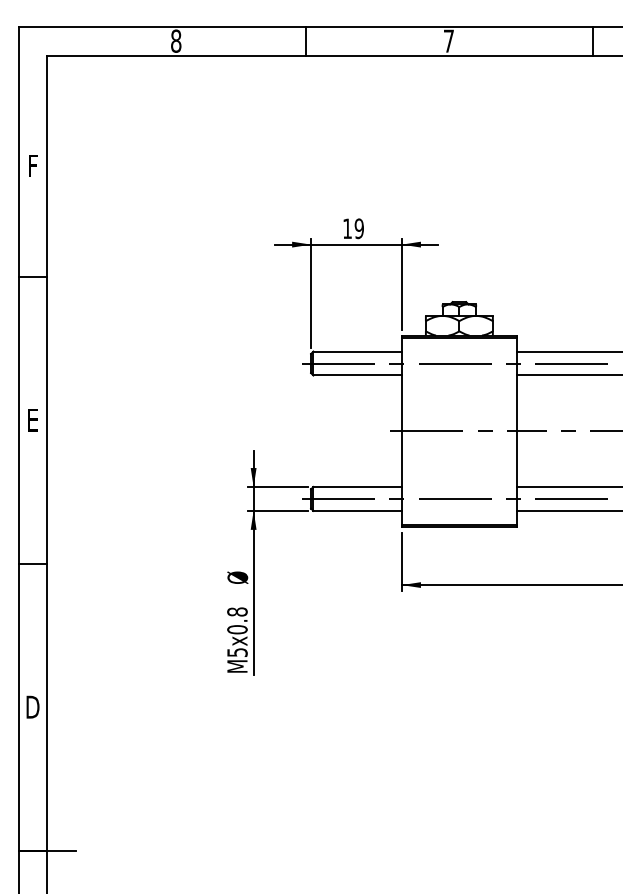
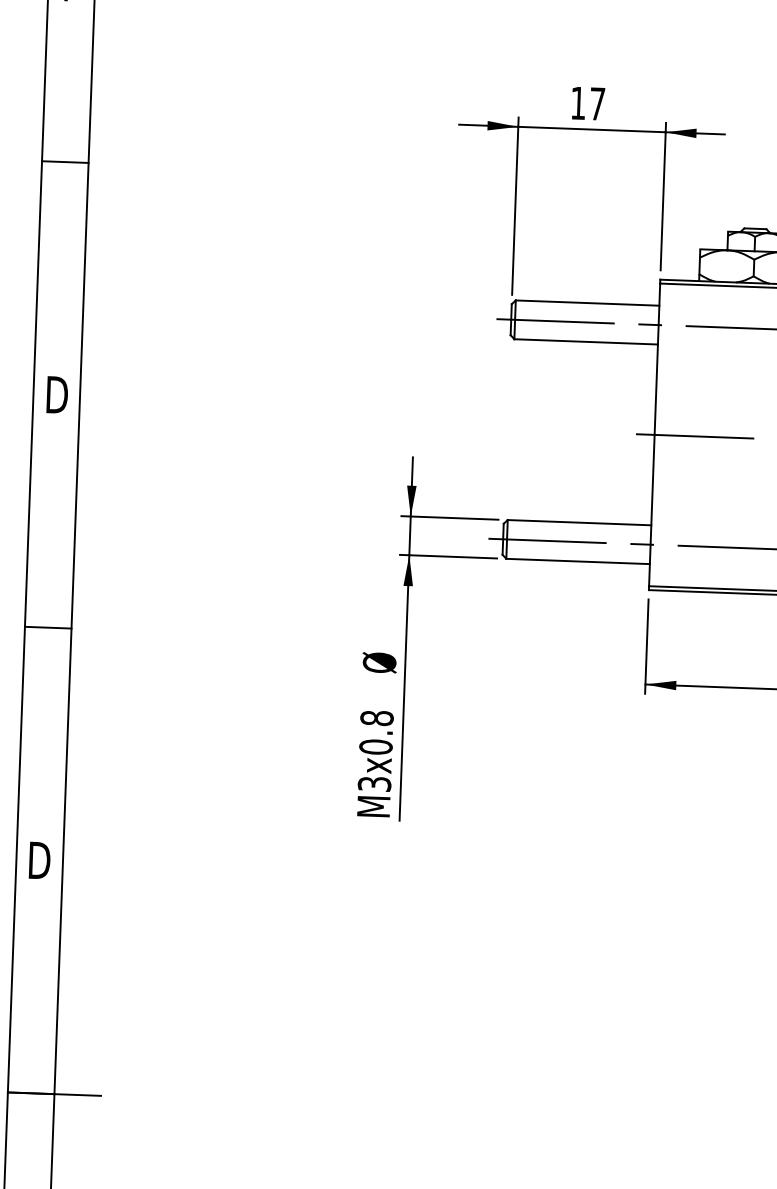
text: (358, 228) -> (596, 103), 19 -> 17
text: (33, 419) -> (57, 393), E -> D
text: (236, 652) -> (373, 783), M5x0.8 -> M3x0.8

